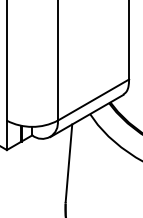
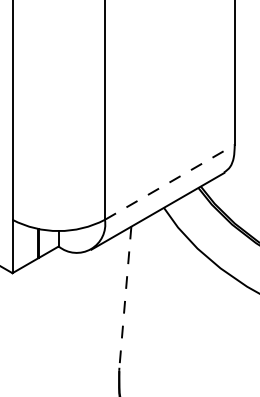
line: (93, 99) -> (170, 181), solid -> dashed
line: (68, 163) -> (124, 297), solid -> dashed

